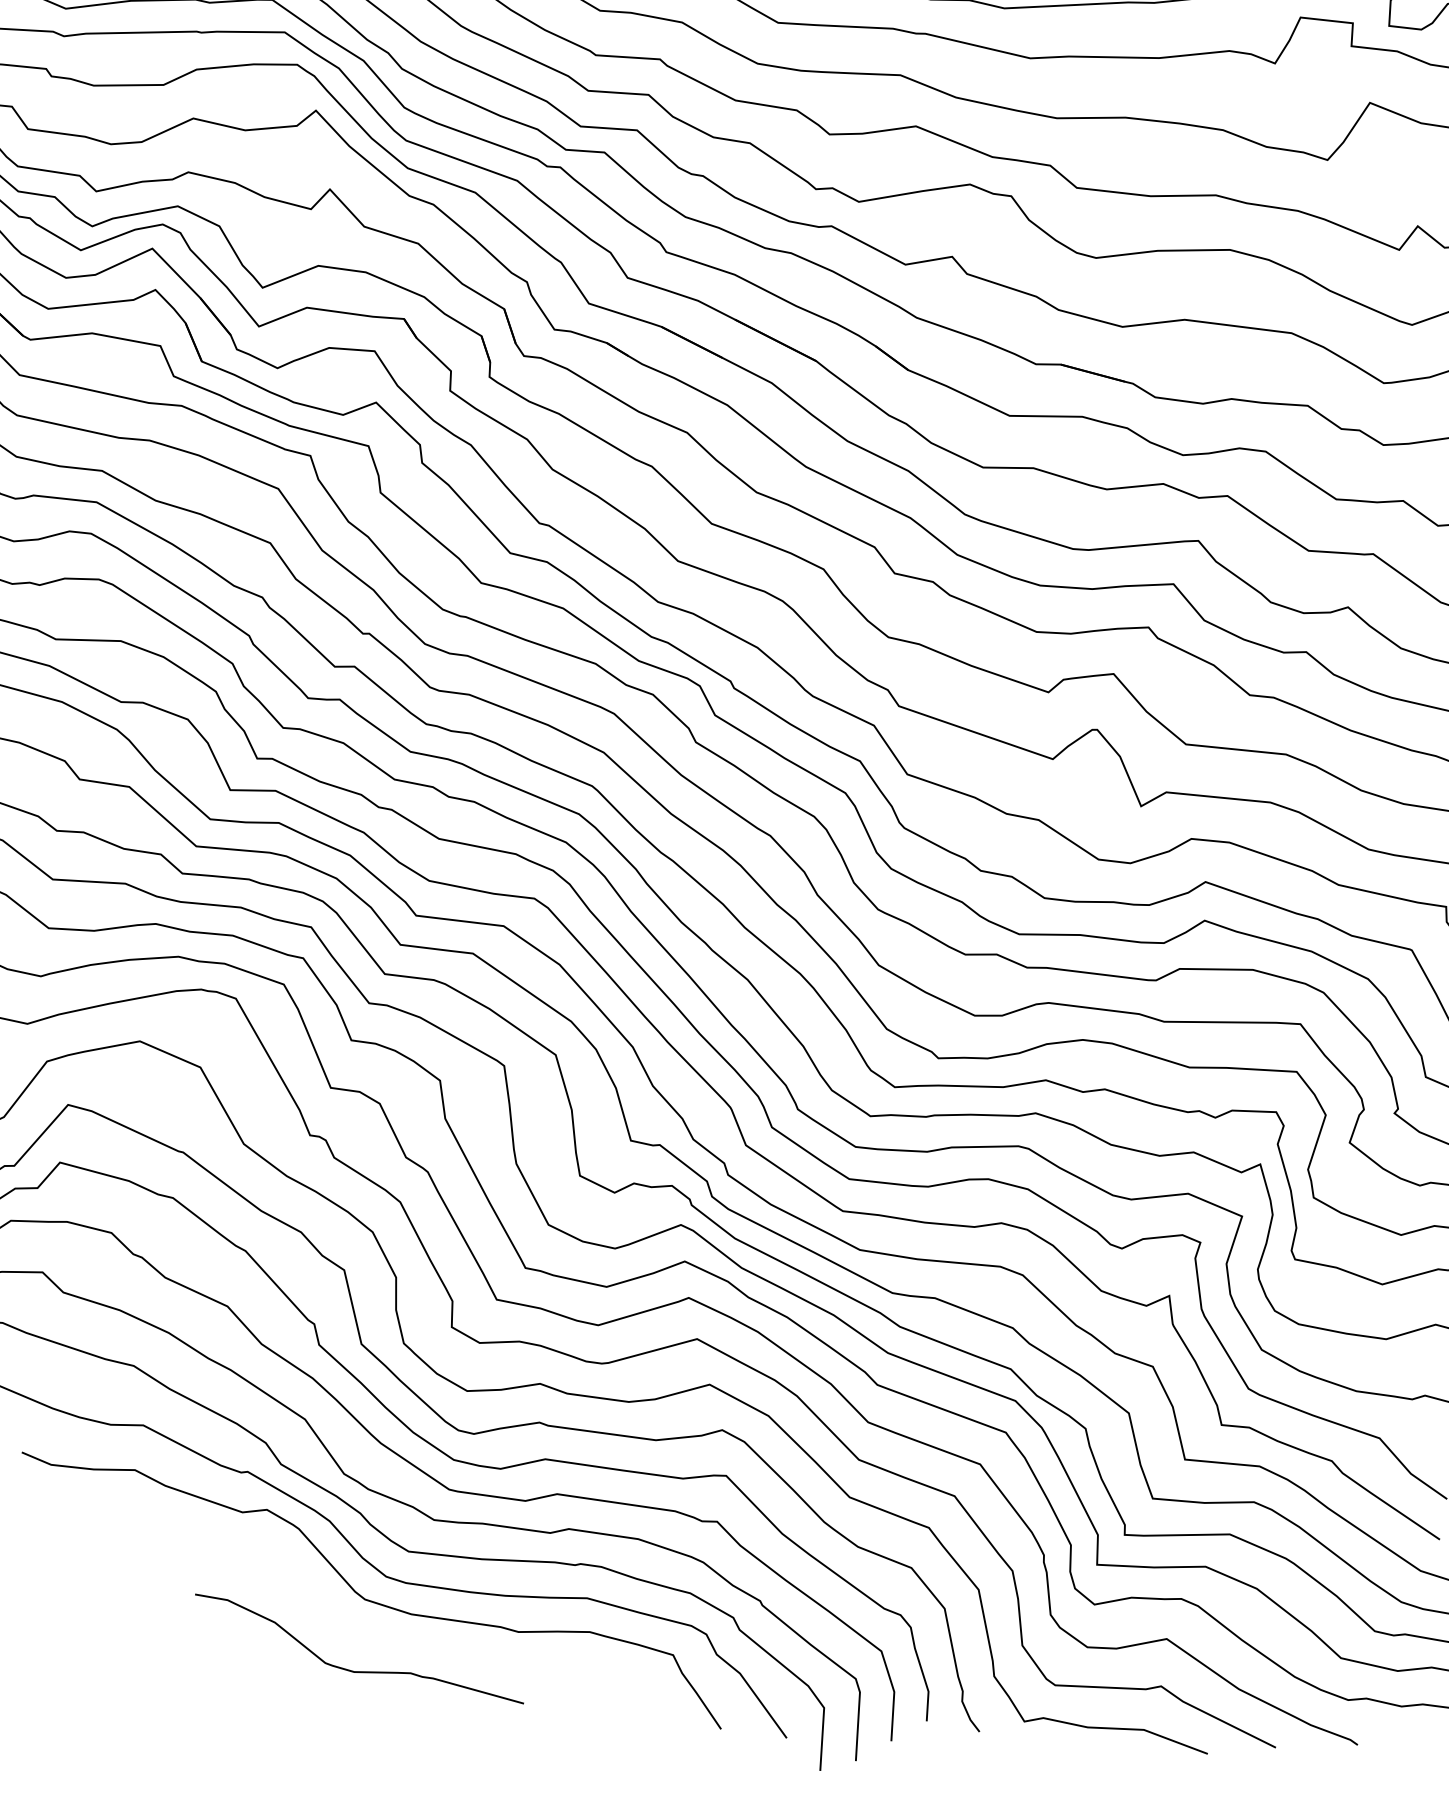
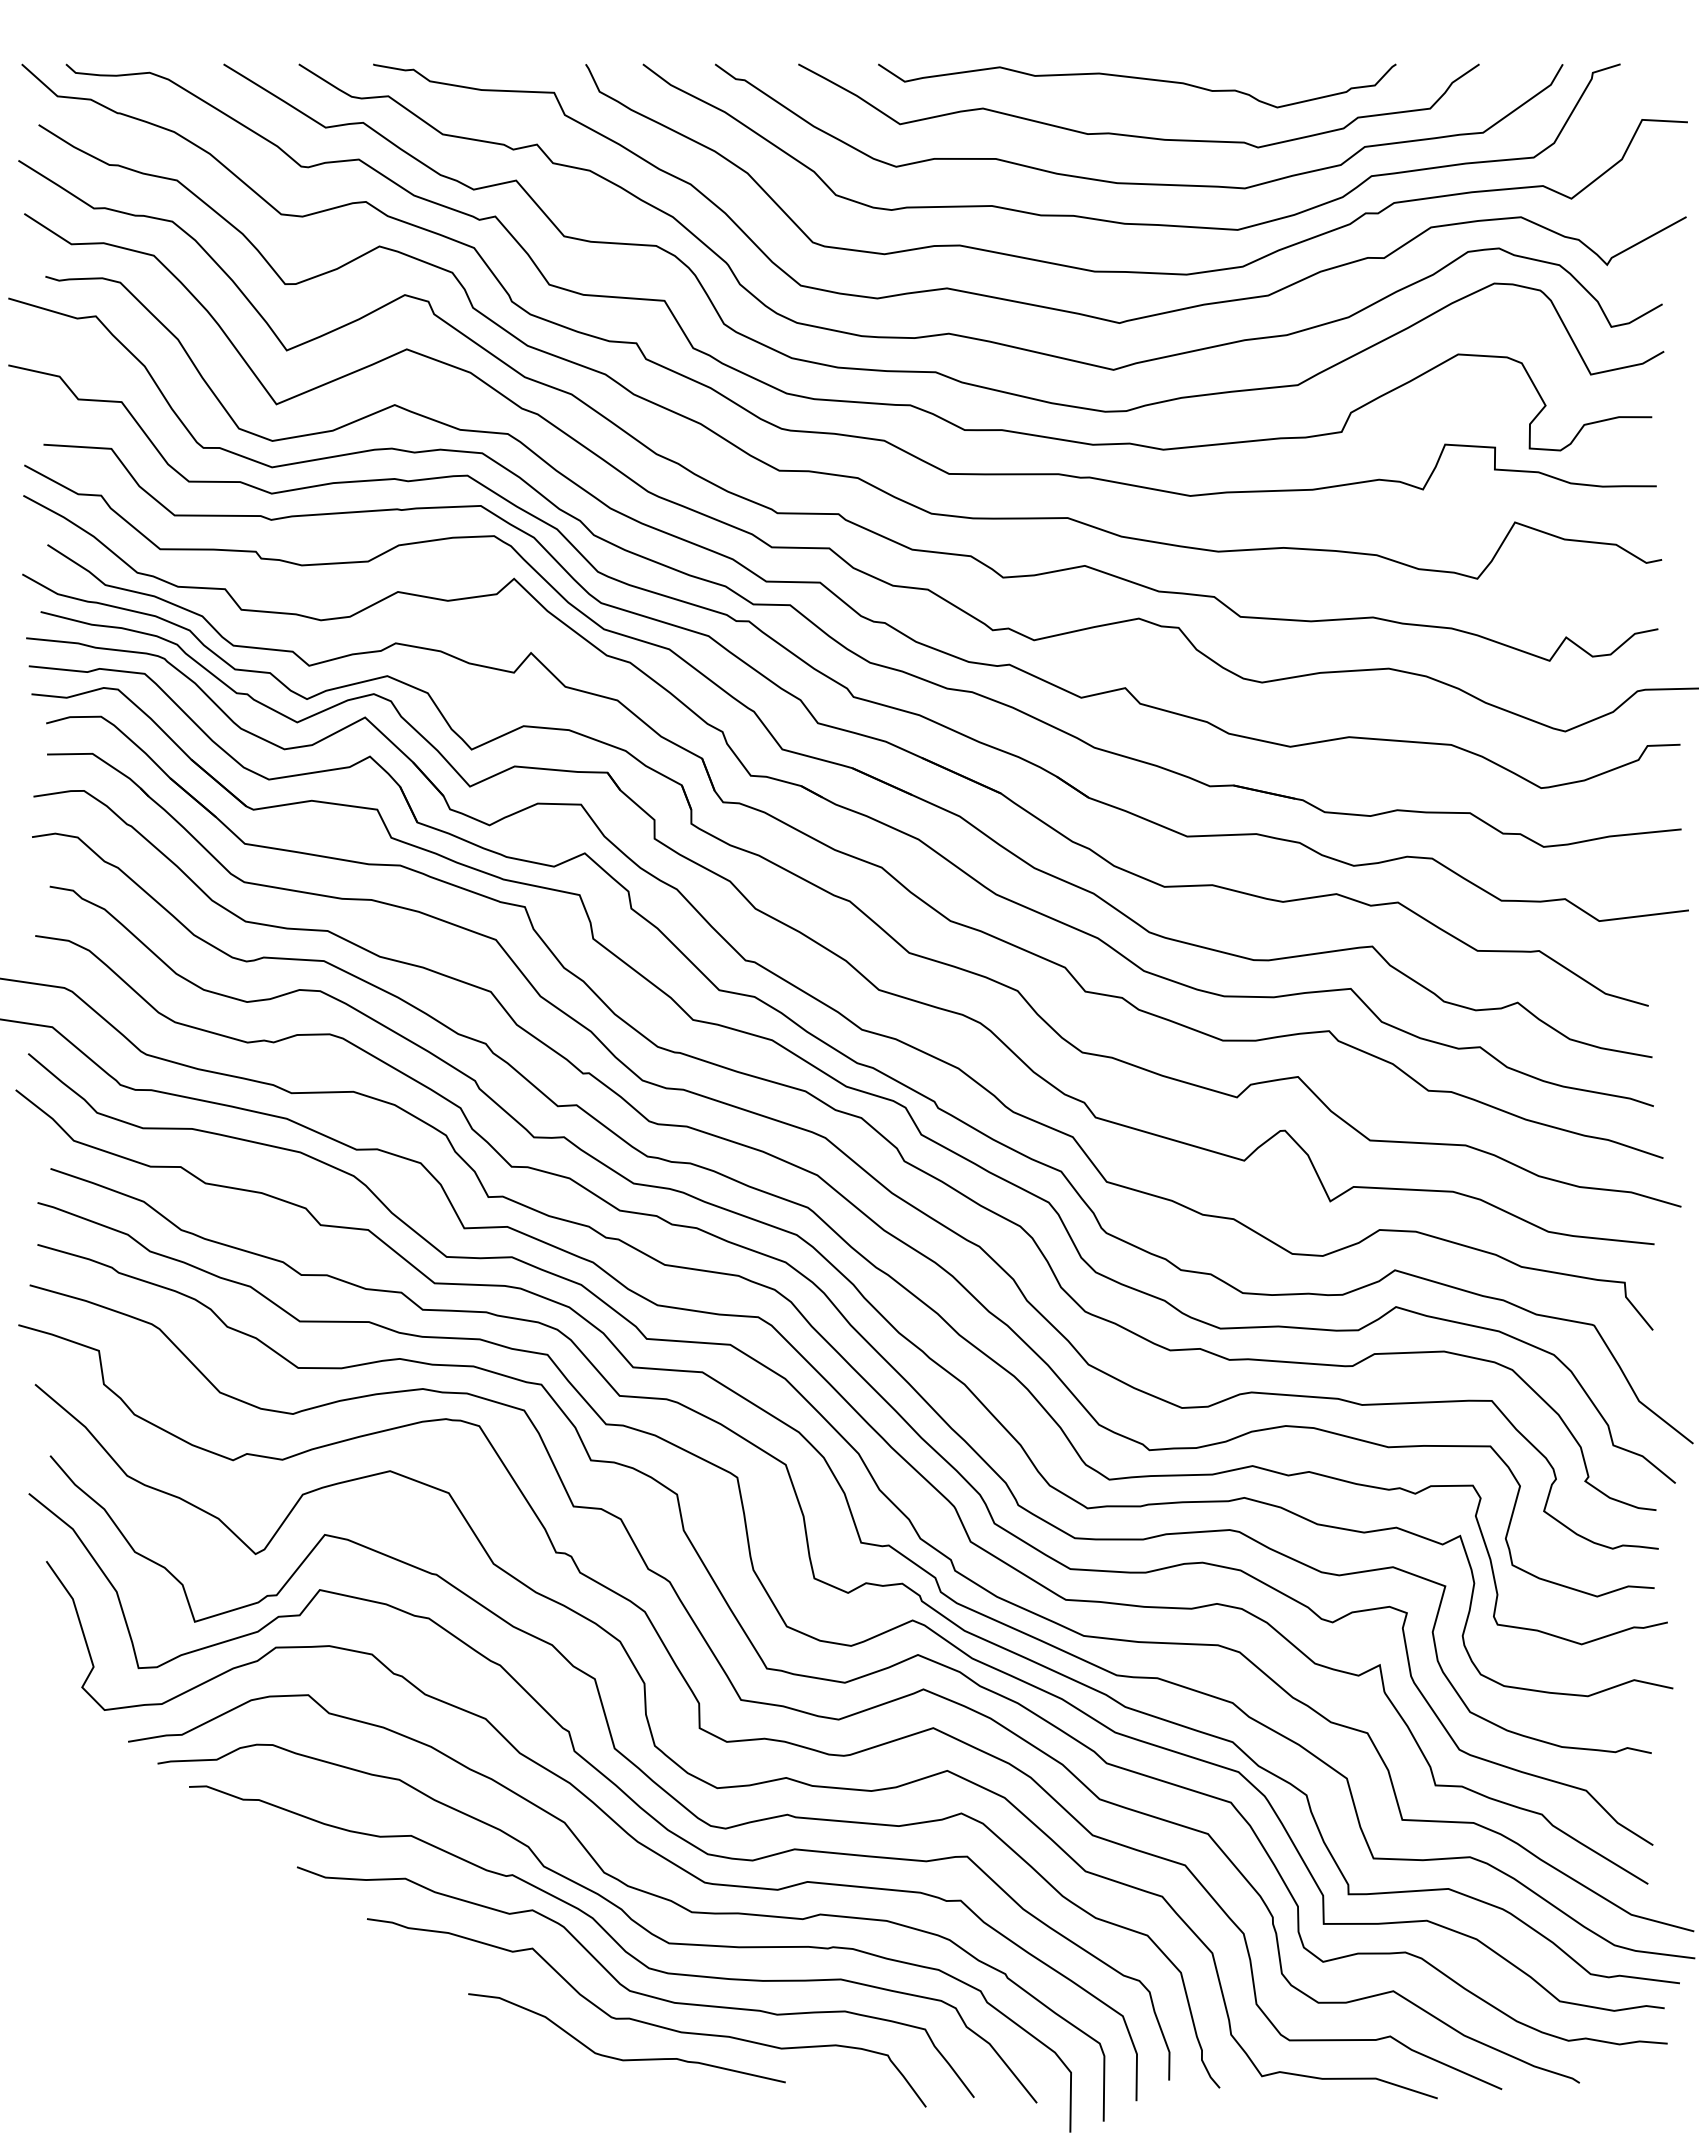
curve: (378, 1632) -> (644, 2021), added

